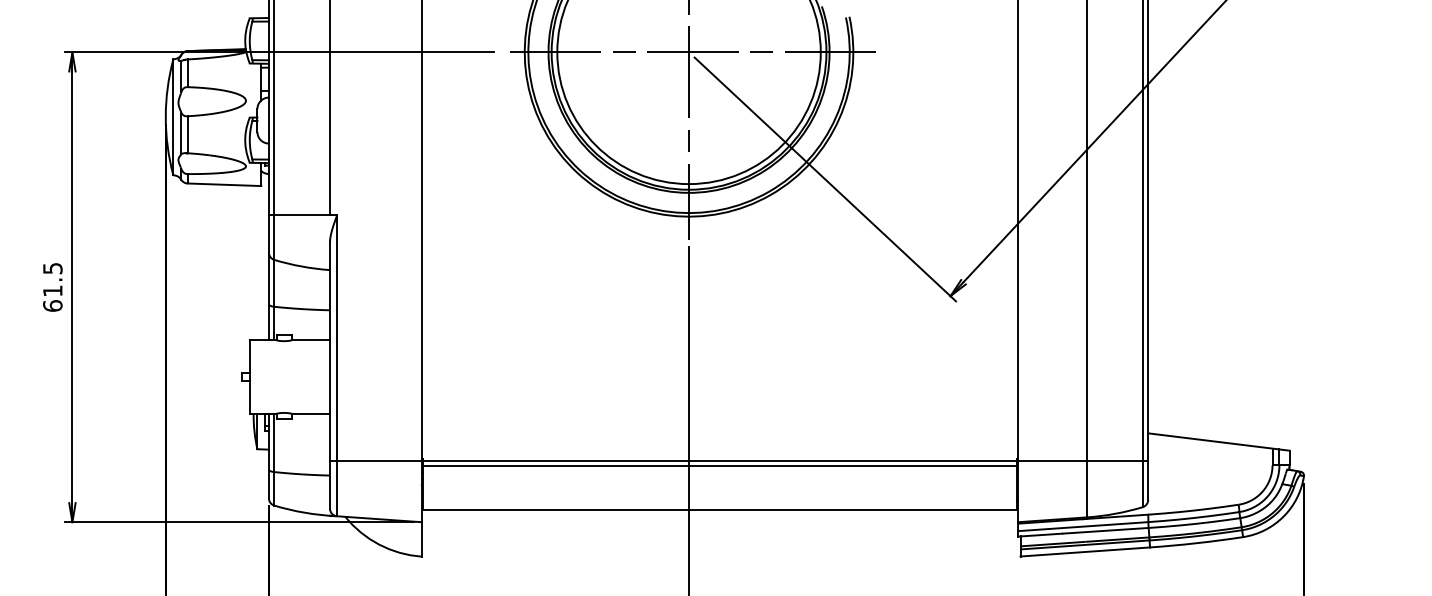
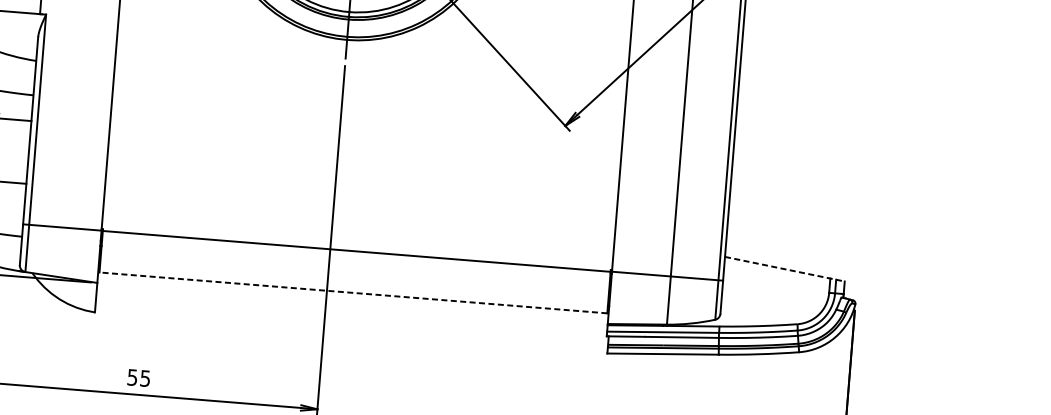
line: (1219, 442) -> (785, 269), solid -> dashed
line: (719, 465) -> (356, 254), removed
line: (719, 509) -> (353, 292), solid -> dashed

